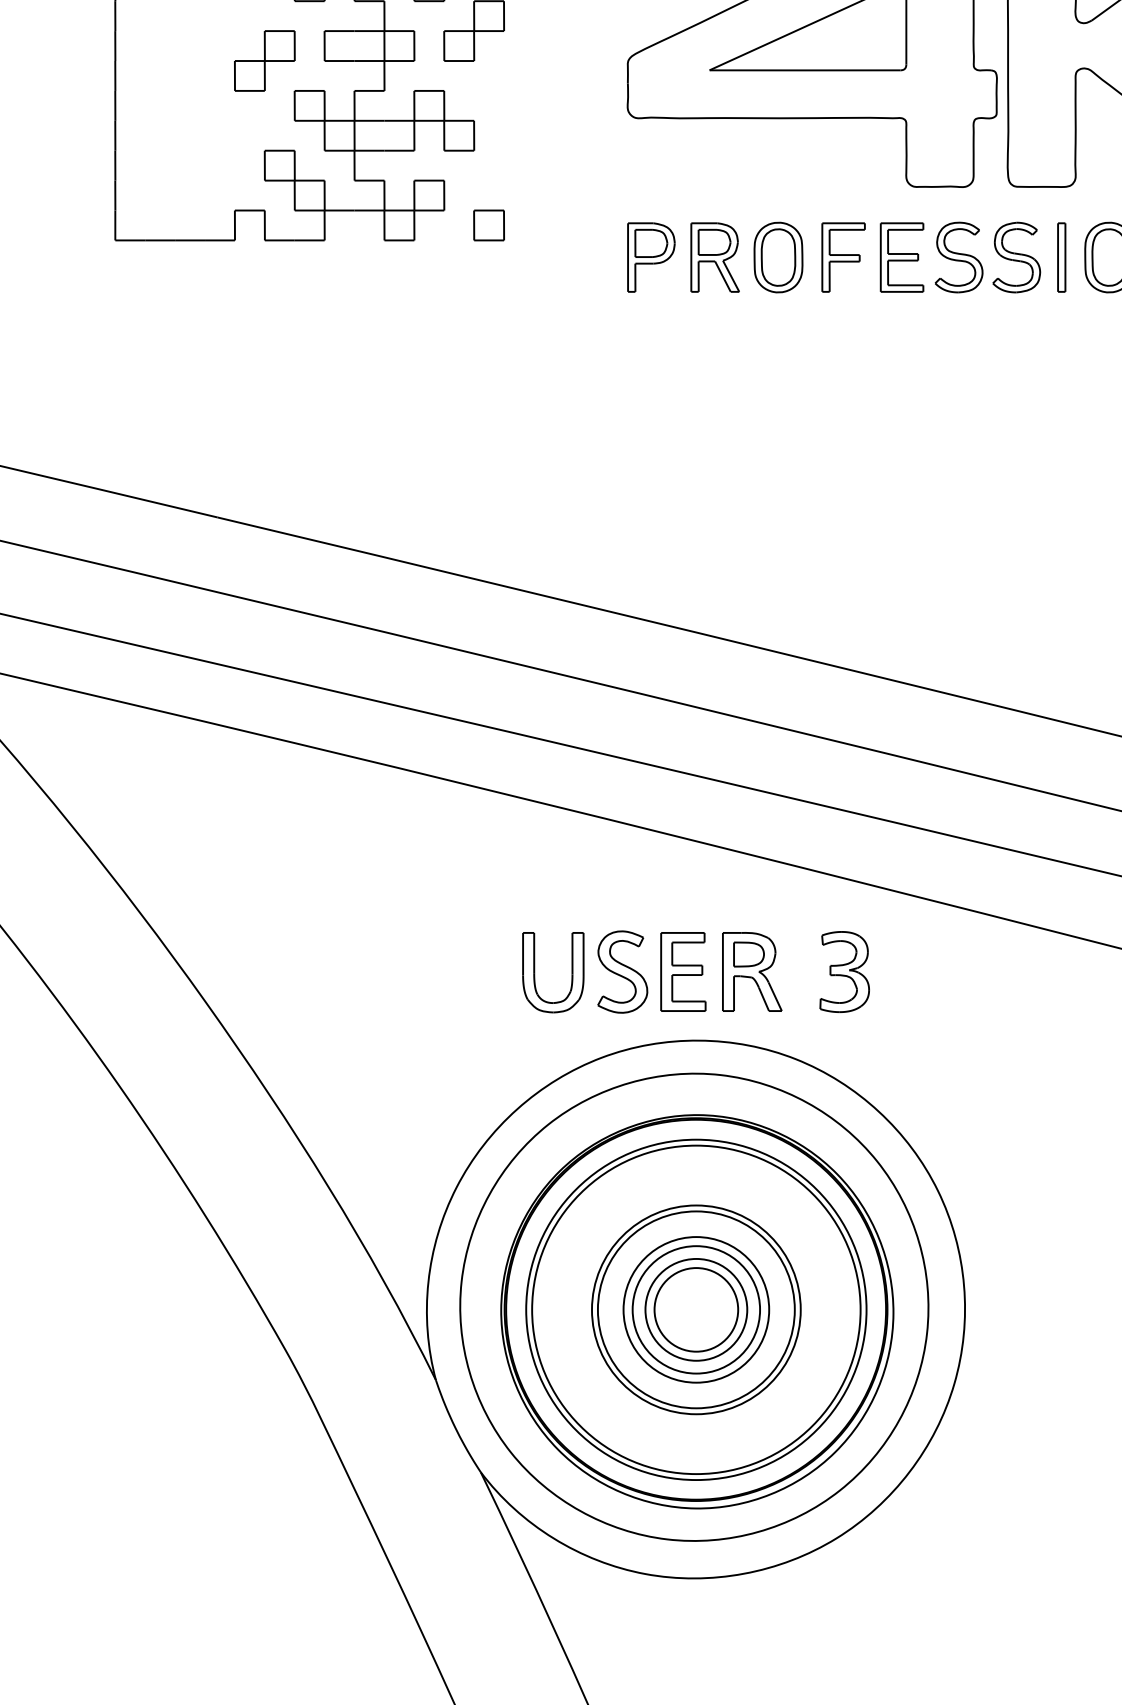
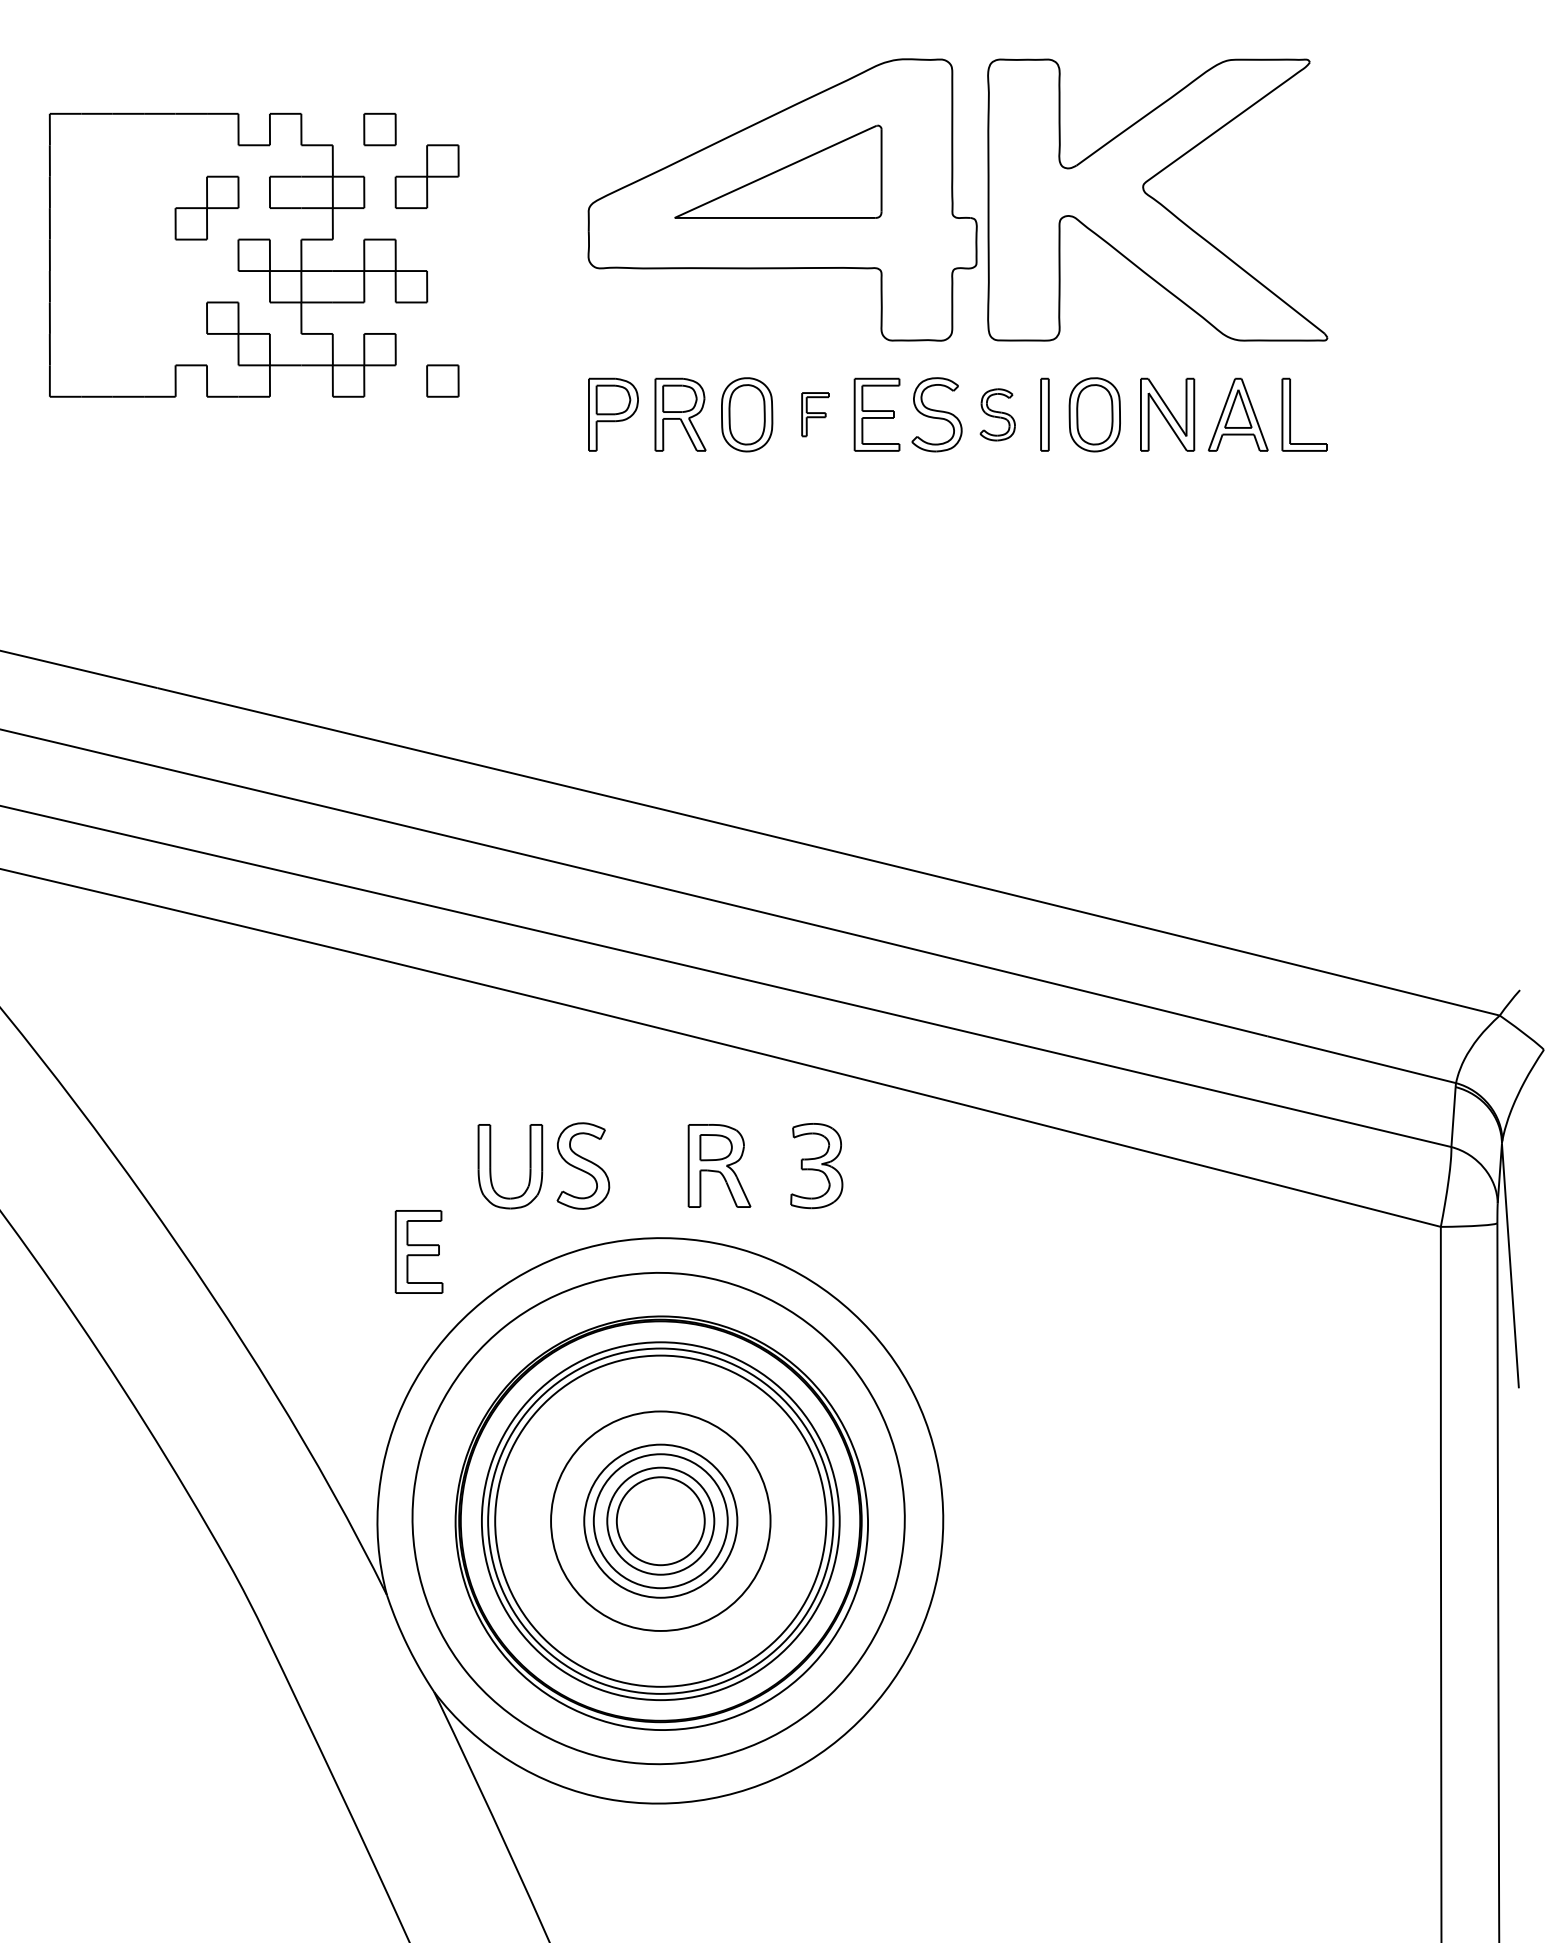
part: (843, 257) -> (815, 414), size x0.6
part: (1016, 257) -> (997, 414), size x0.7
part: (682, 971) -> (418, 1251), moved
circle: (696, 1309) -> (660, 1520), size x1.6

